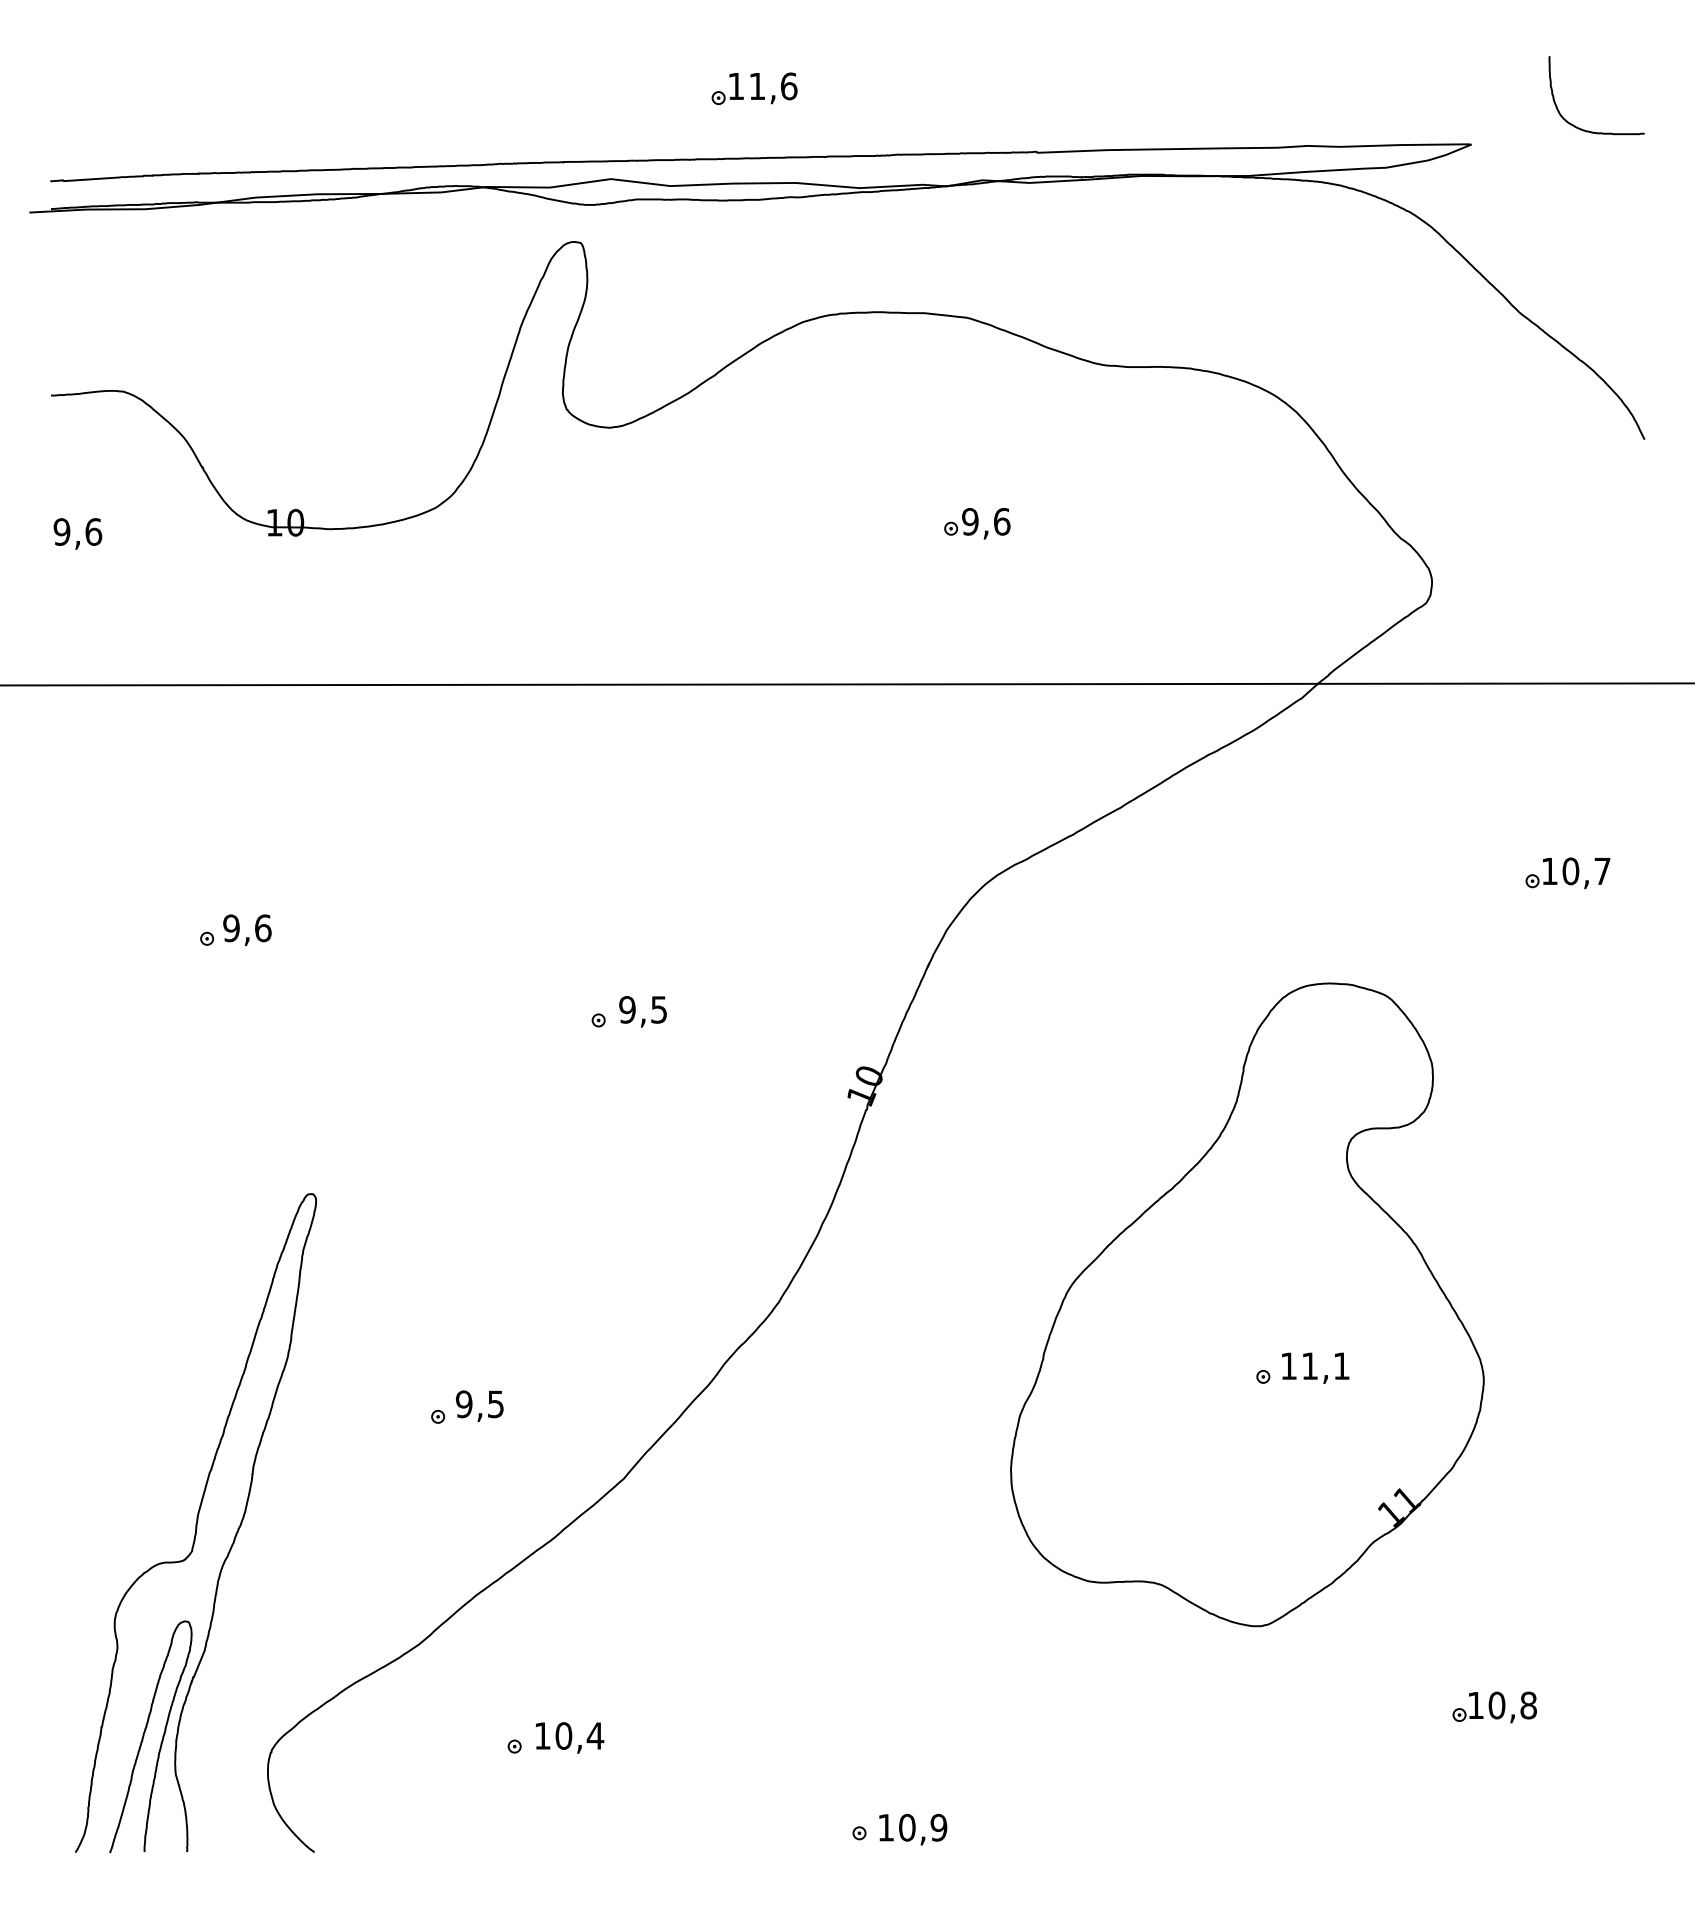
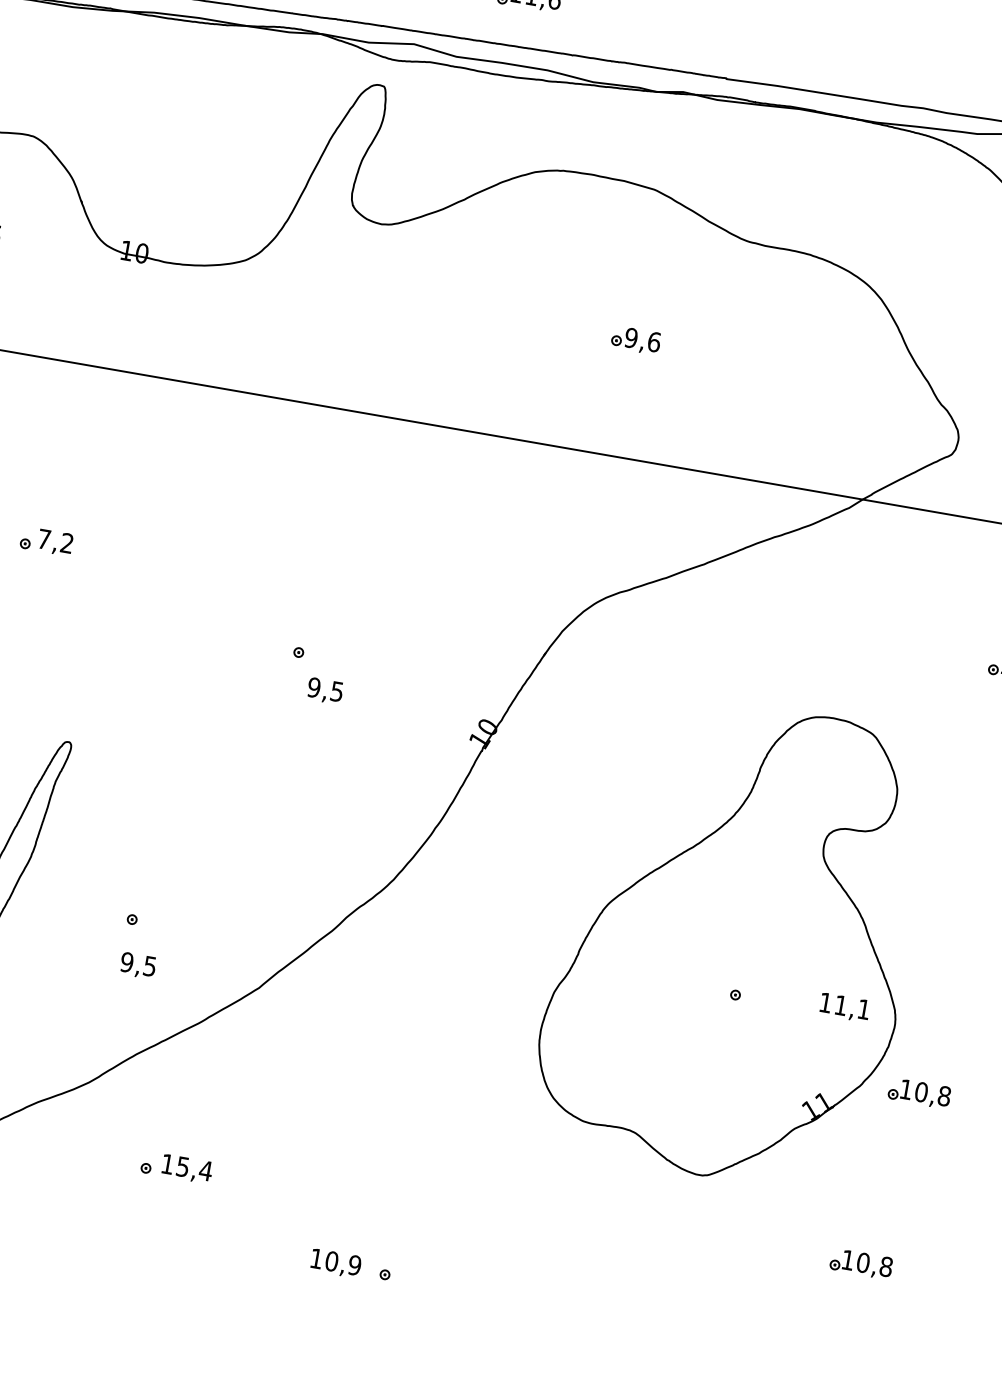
text: (247, 928) -> (55, 541), 9,6 -> 7,2
text: (642, 1011) -> (324, 690), moved
text: (1315, 1367) -> (844, 1007), moved
text: (479, 1405) -> (138, 965), moved
part: (1532, 1465) -> (919, 1093), added
text: (563, 1735) -> (182, 1166), 10,4 -> 15,4
text: (913, 1829) -> (336, 1263), moved

